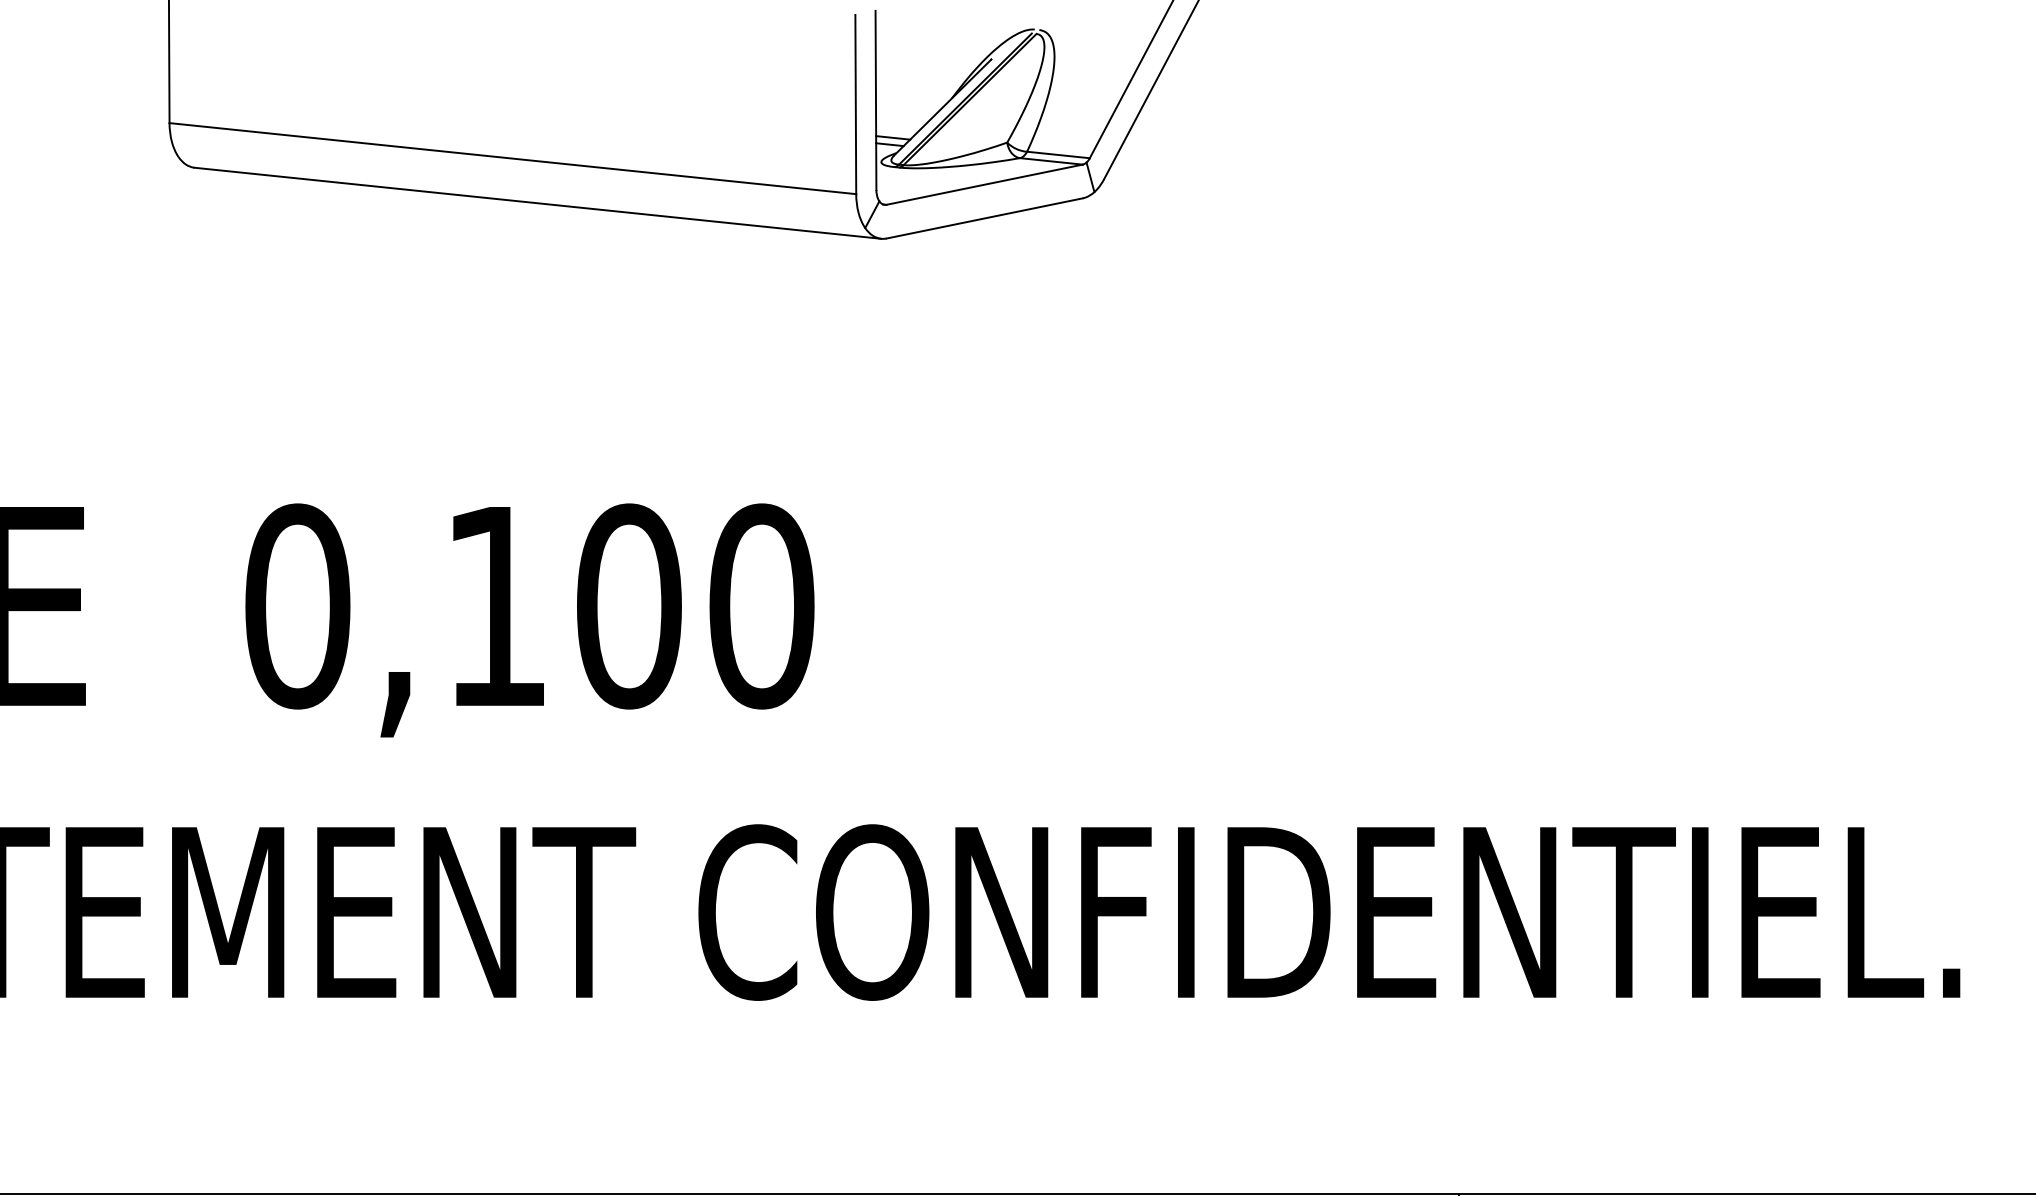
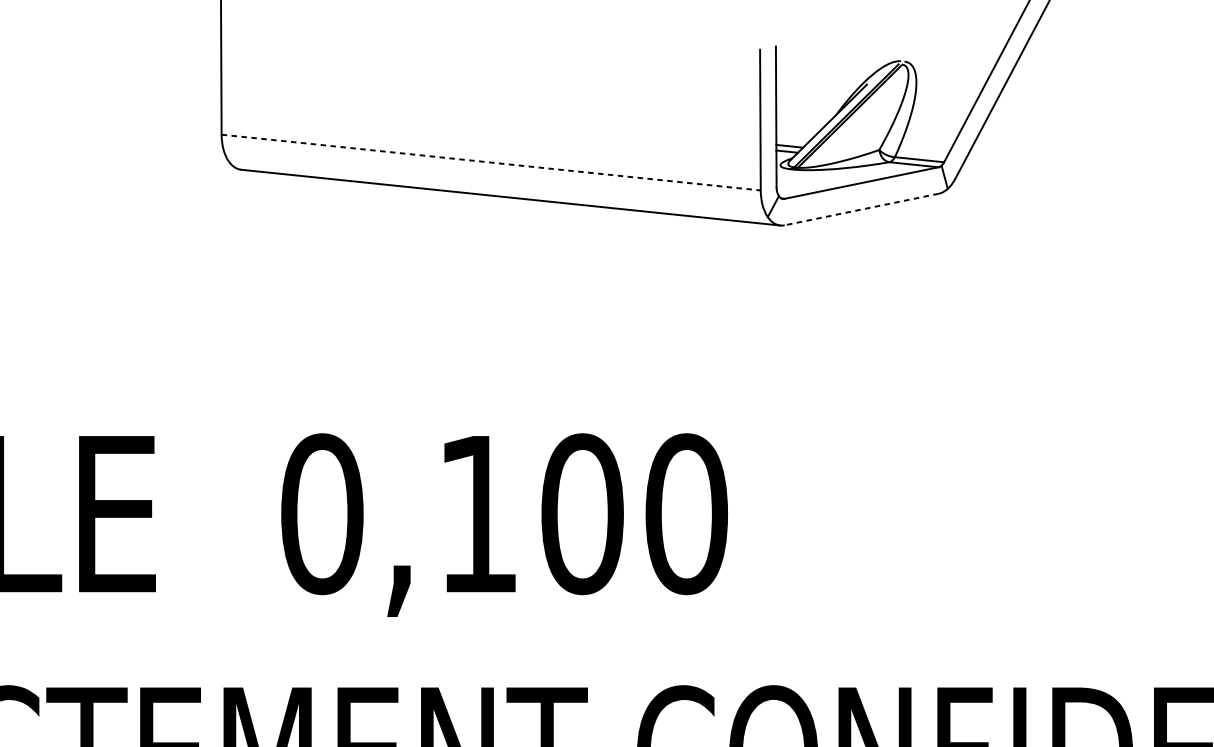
line: (513, 158) -> (491, 162), solid -> dashed
line: (984, 218) -> (861, 209), solid -> dashed

